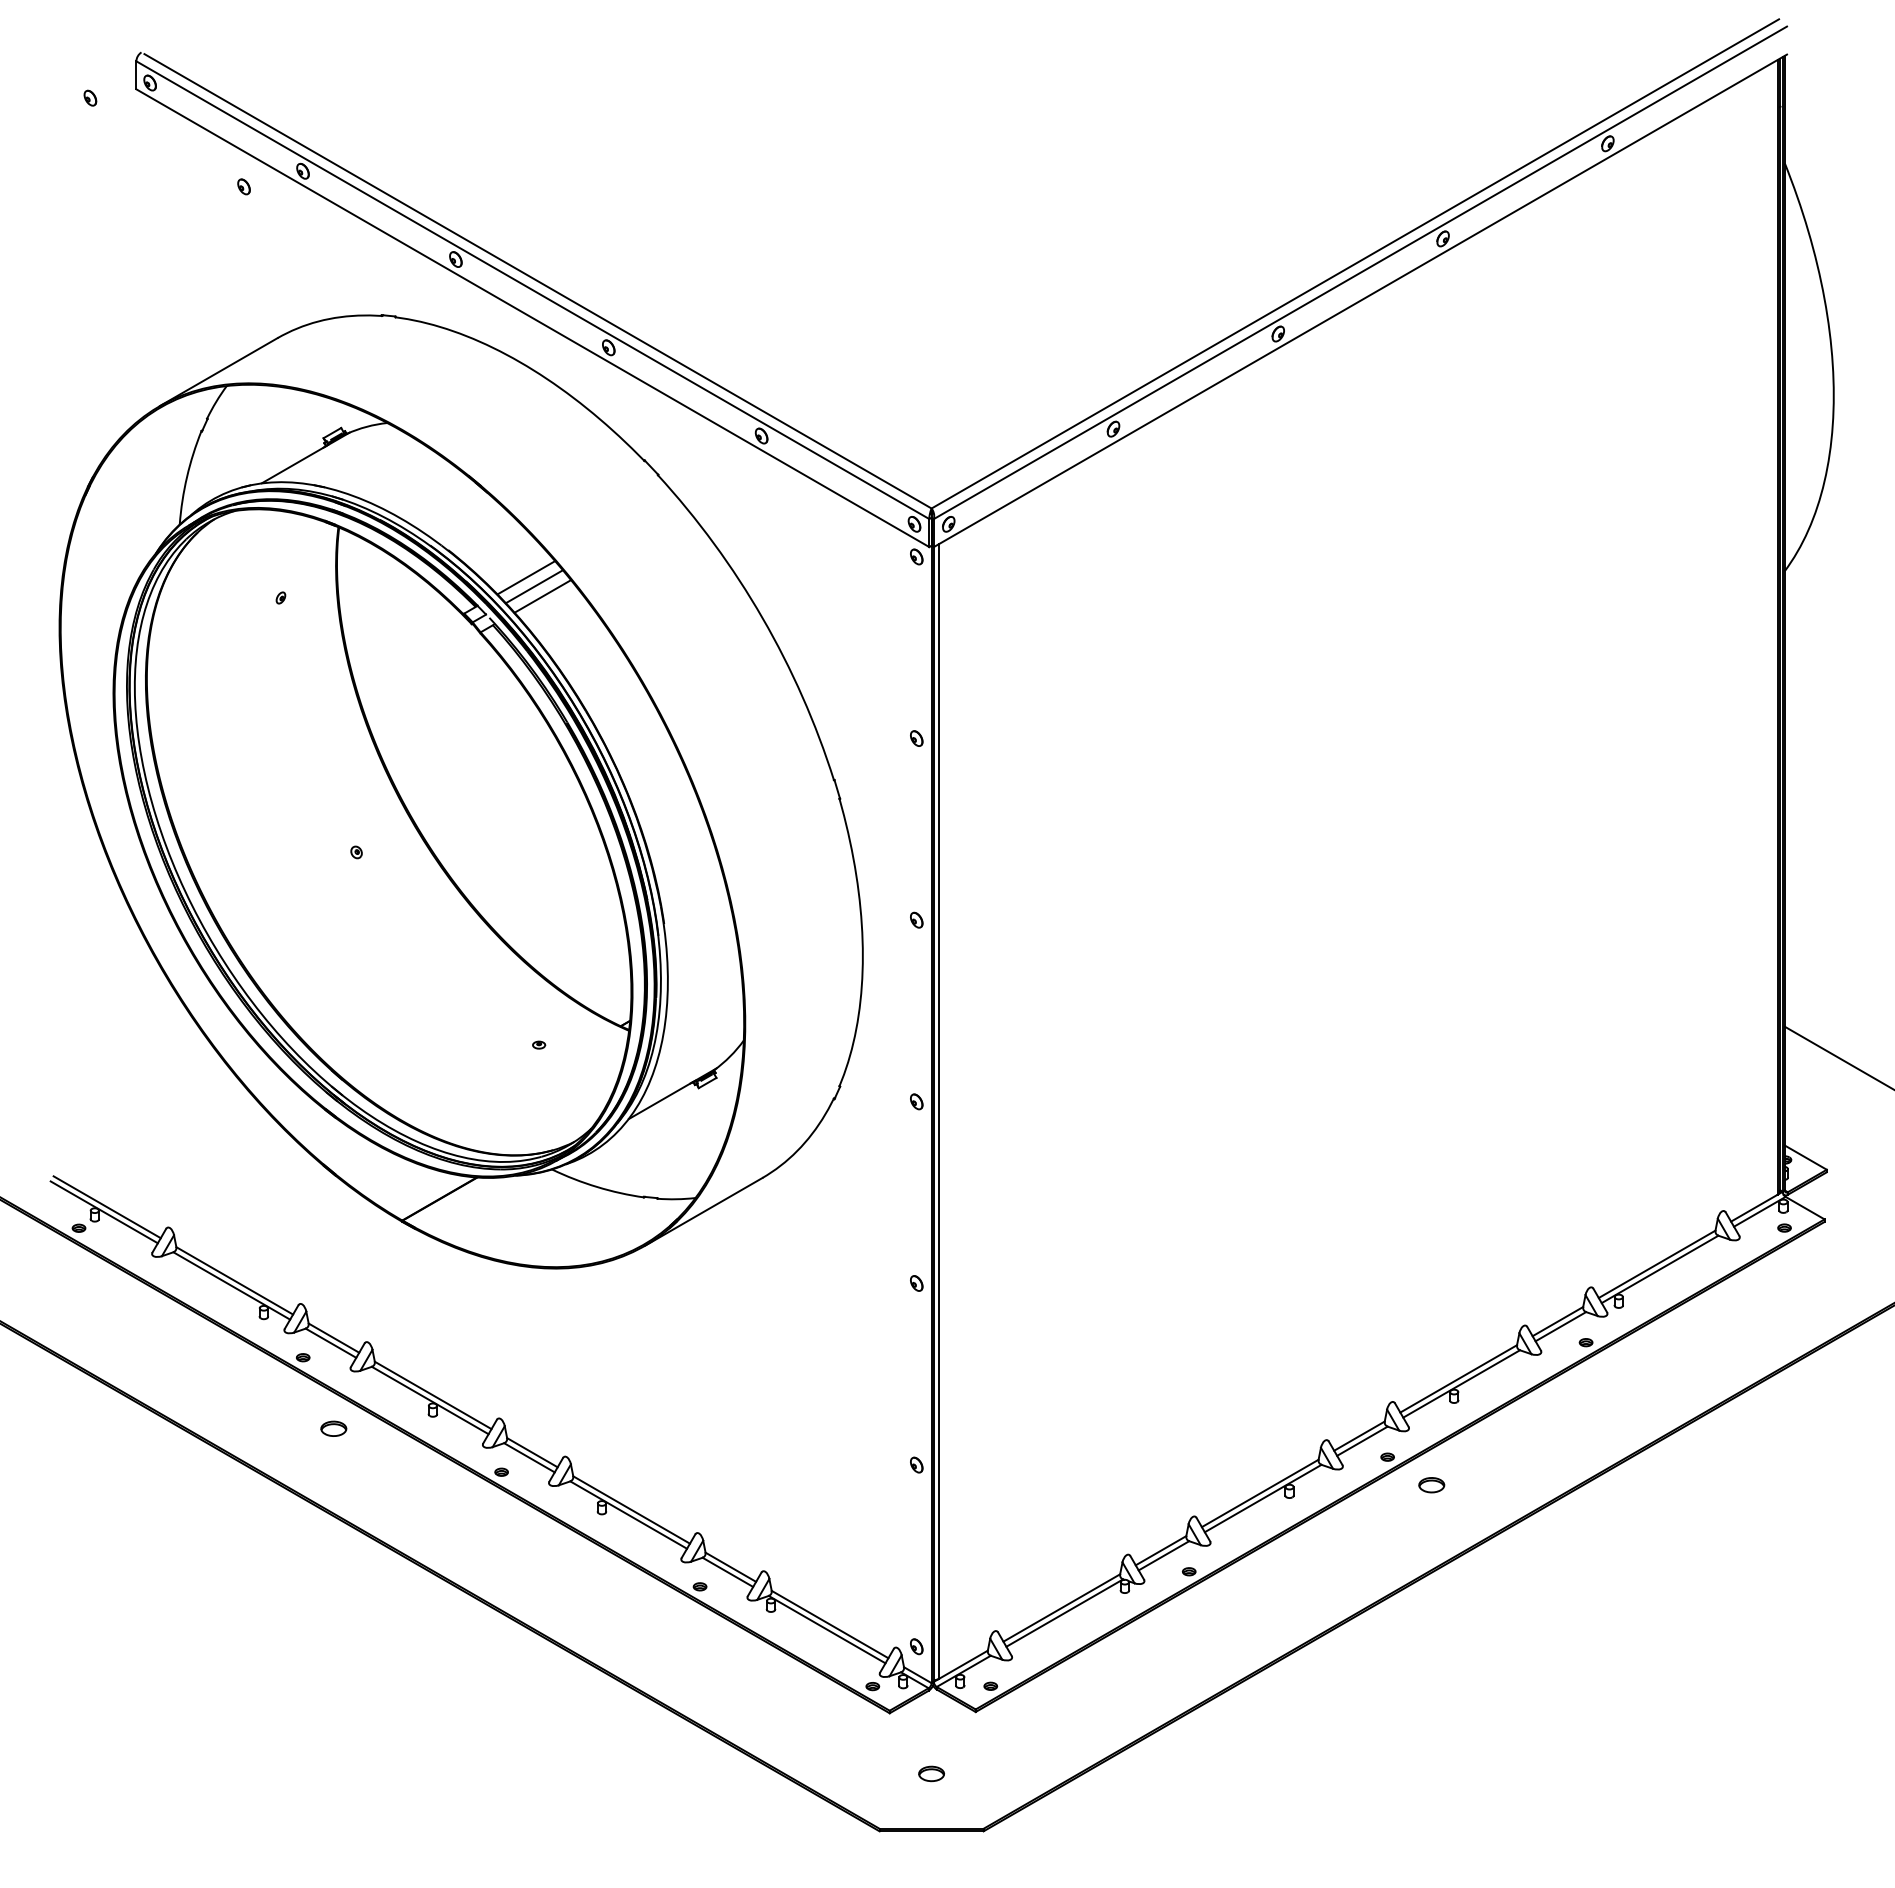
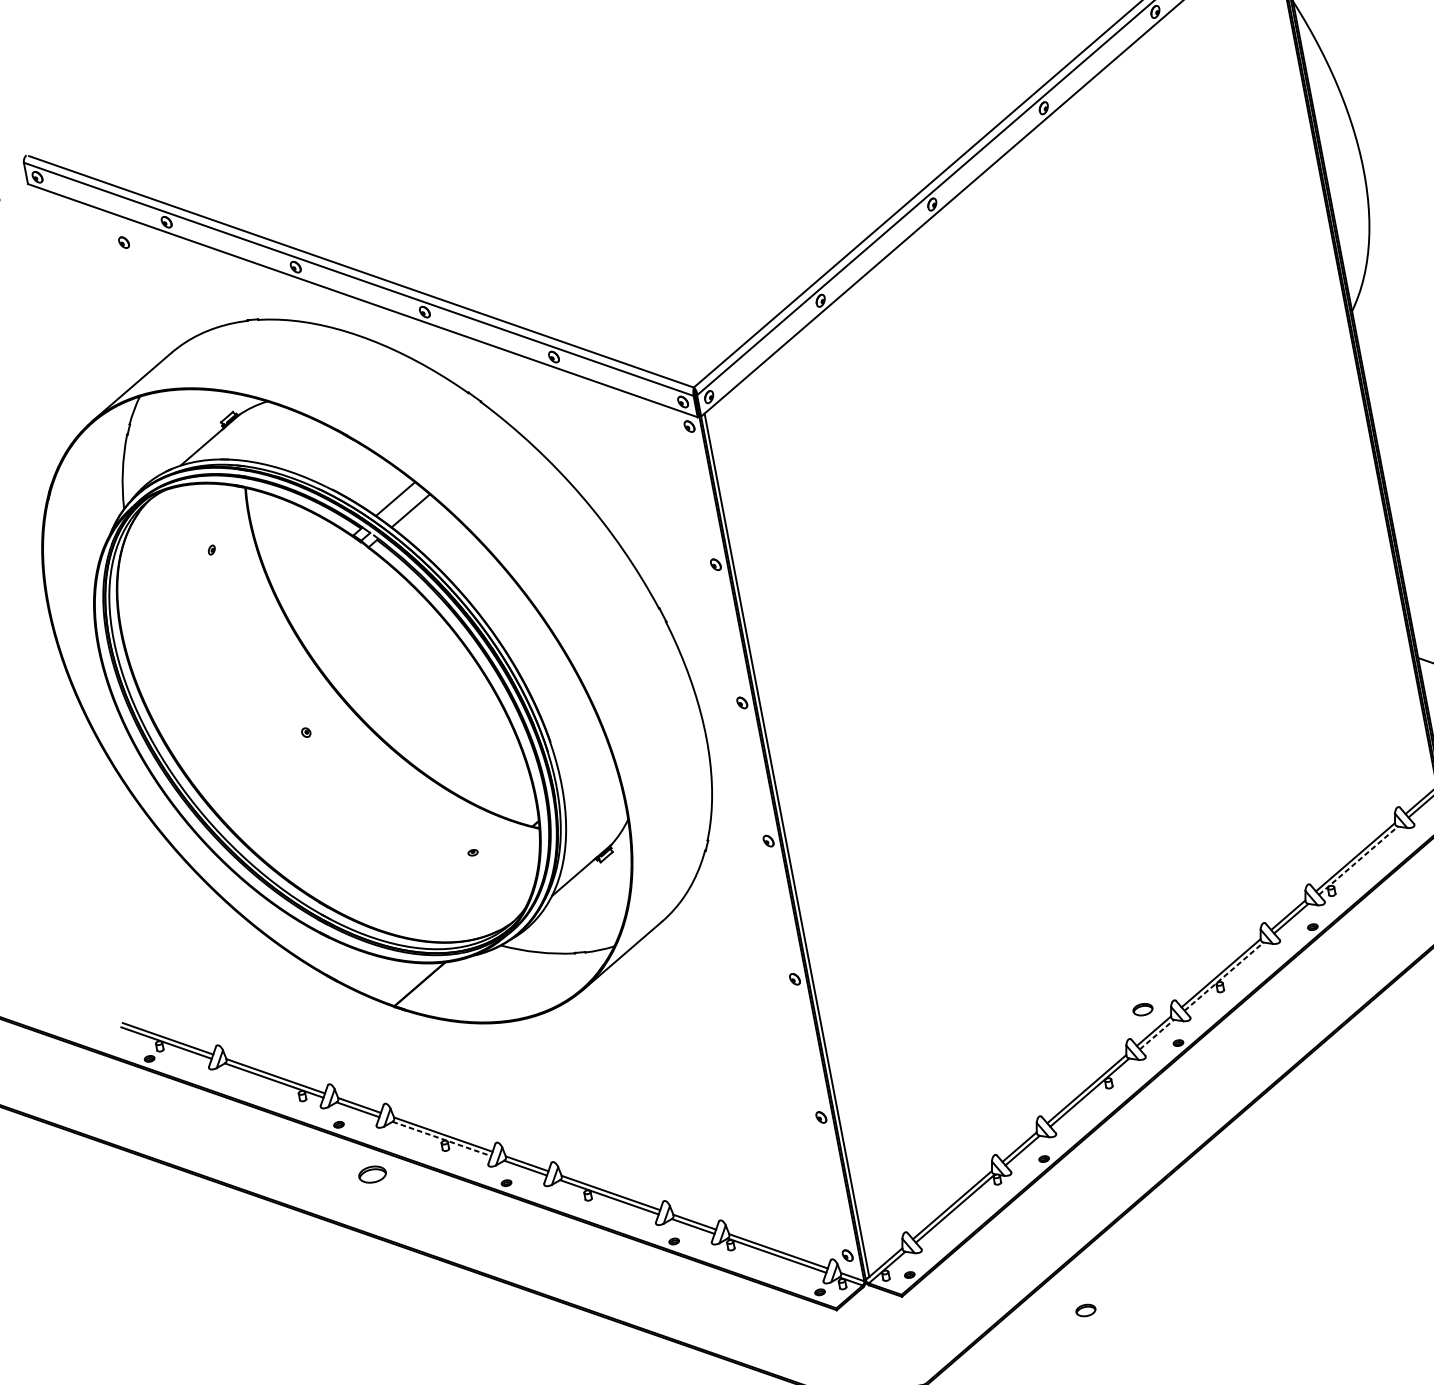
line: (533, 586) -> (402, 504), removed
line: (1660, 1269) -> (1358, 860), solid -> dashed
line: (1462, 1383) -> (1224, 976), solid -> dashed
line: (430, 1400) -> (442, 1138), solid -> dashed
part: (333, 1428) -> (372, 1174), size x1.4
line: (1362, 1441) -> (1157, 1034), solid -> dashed
part: (1431, 1485) -> (1142, 1009), moved
part: (931, 1773) -> (1085, 1310), moved

